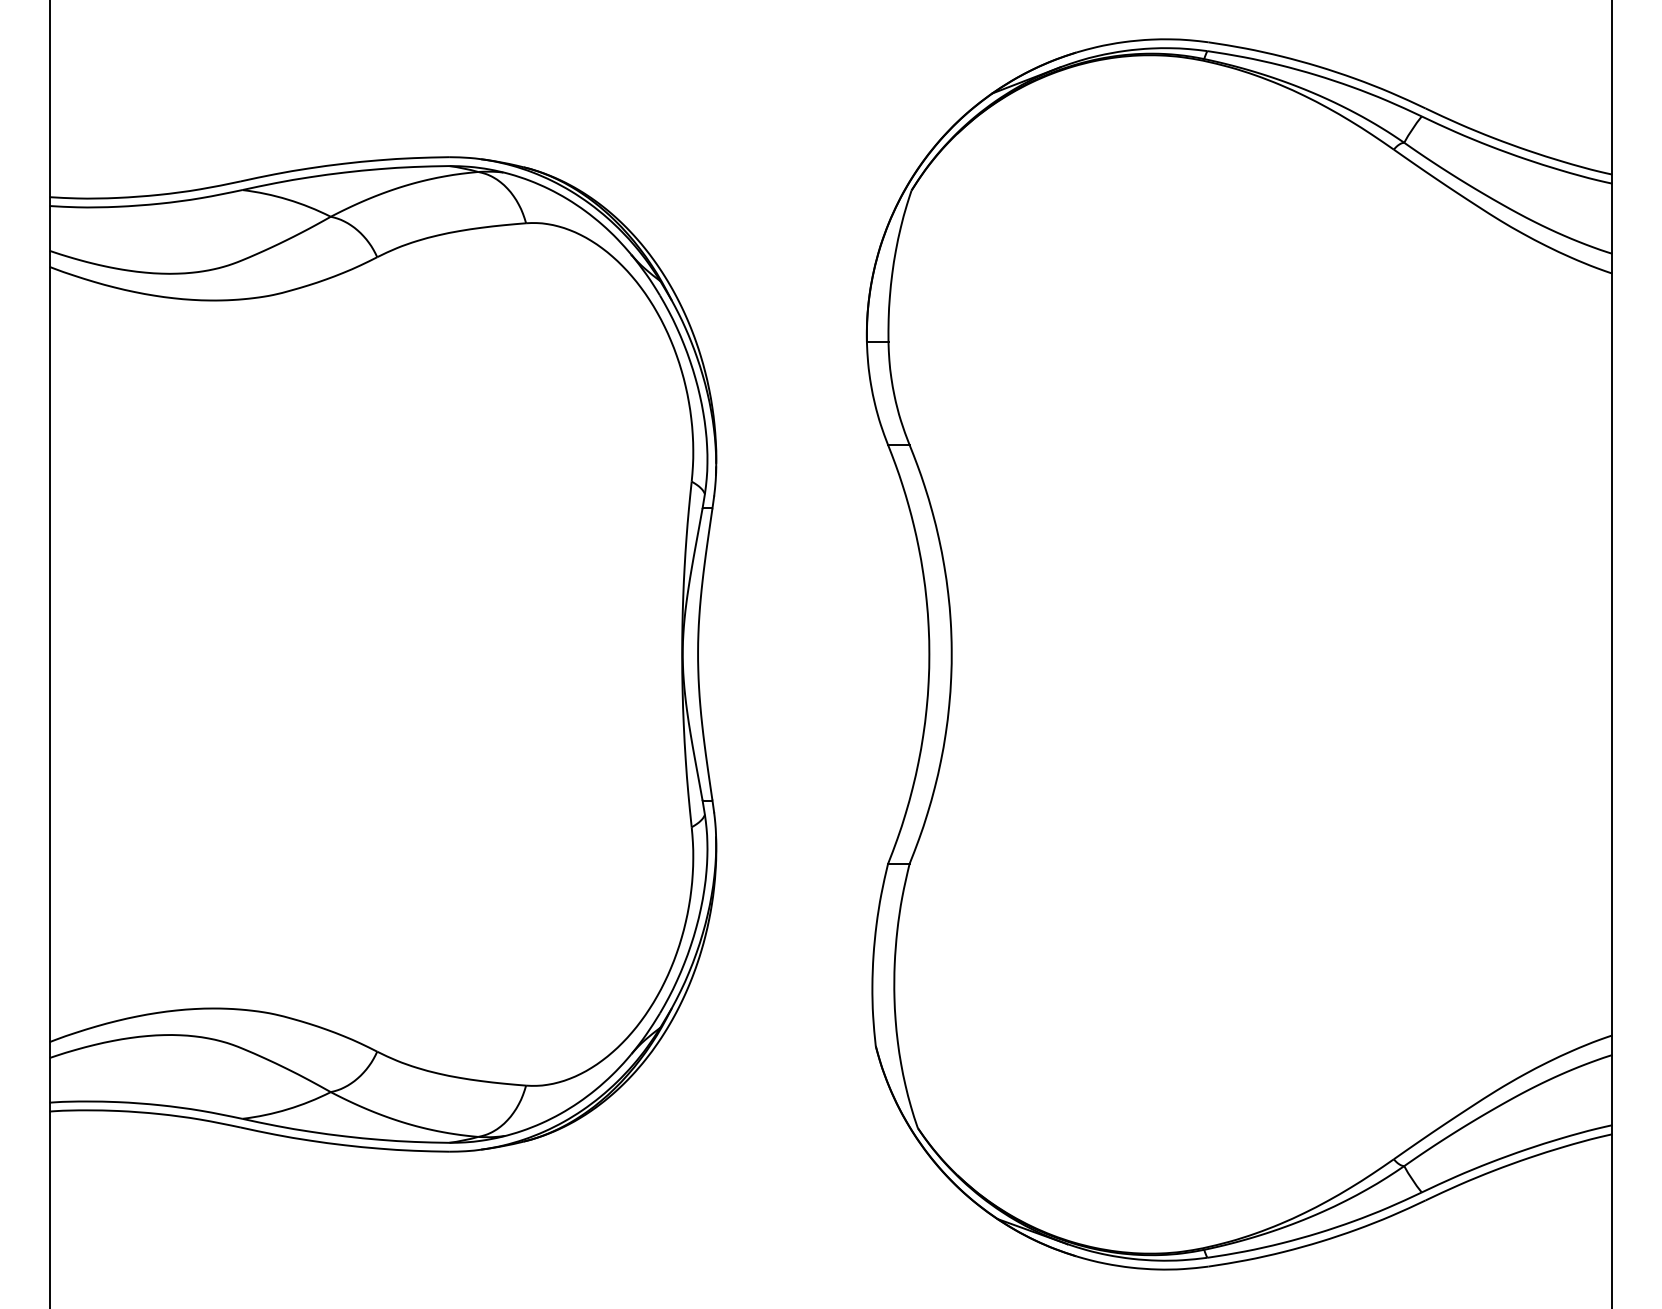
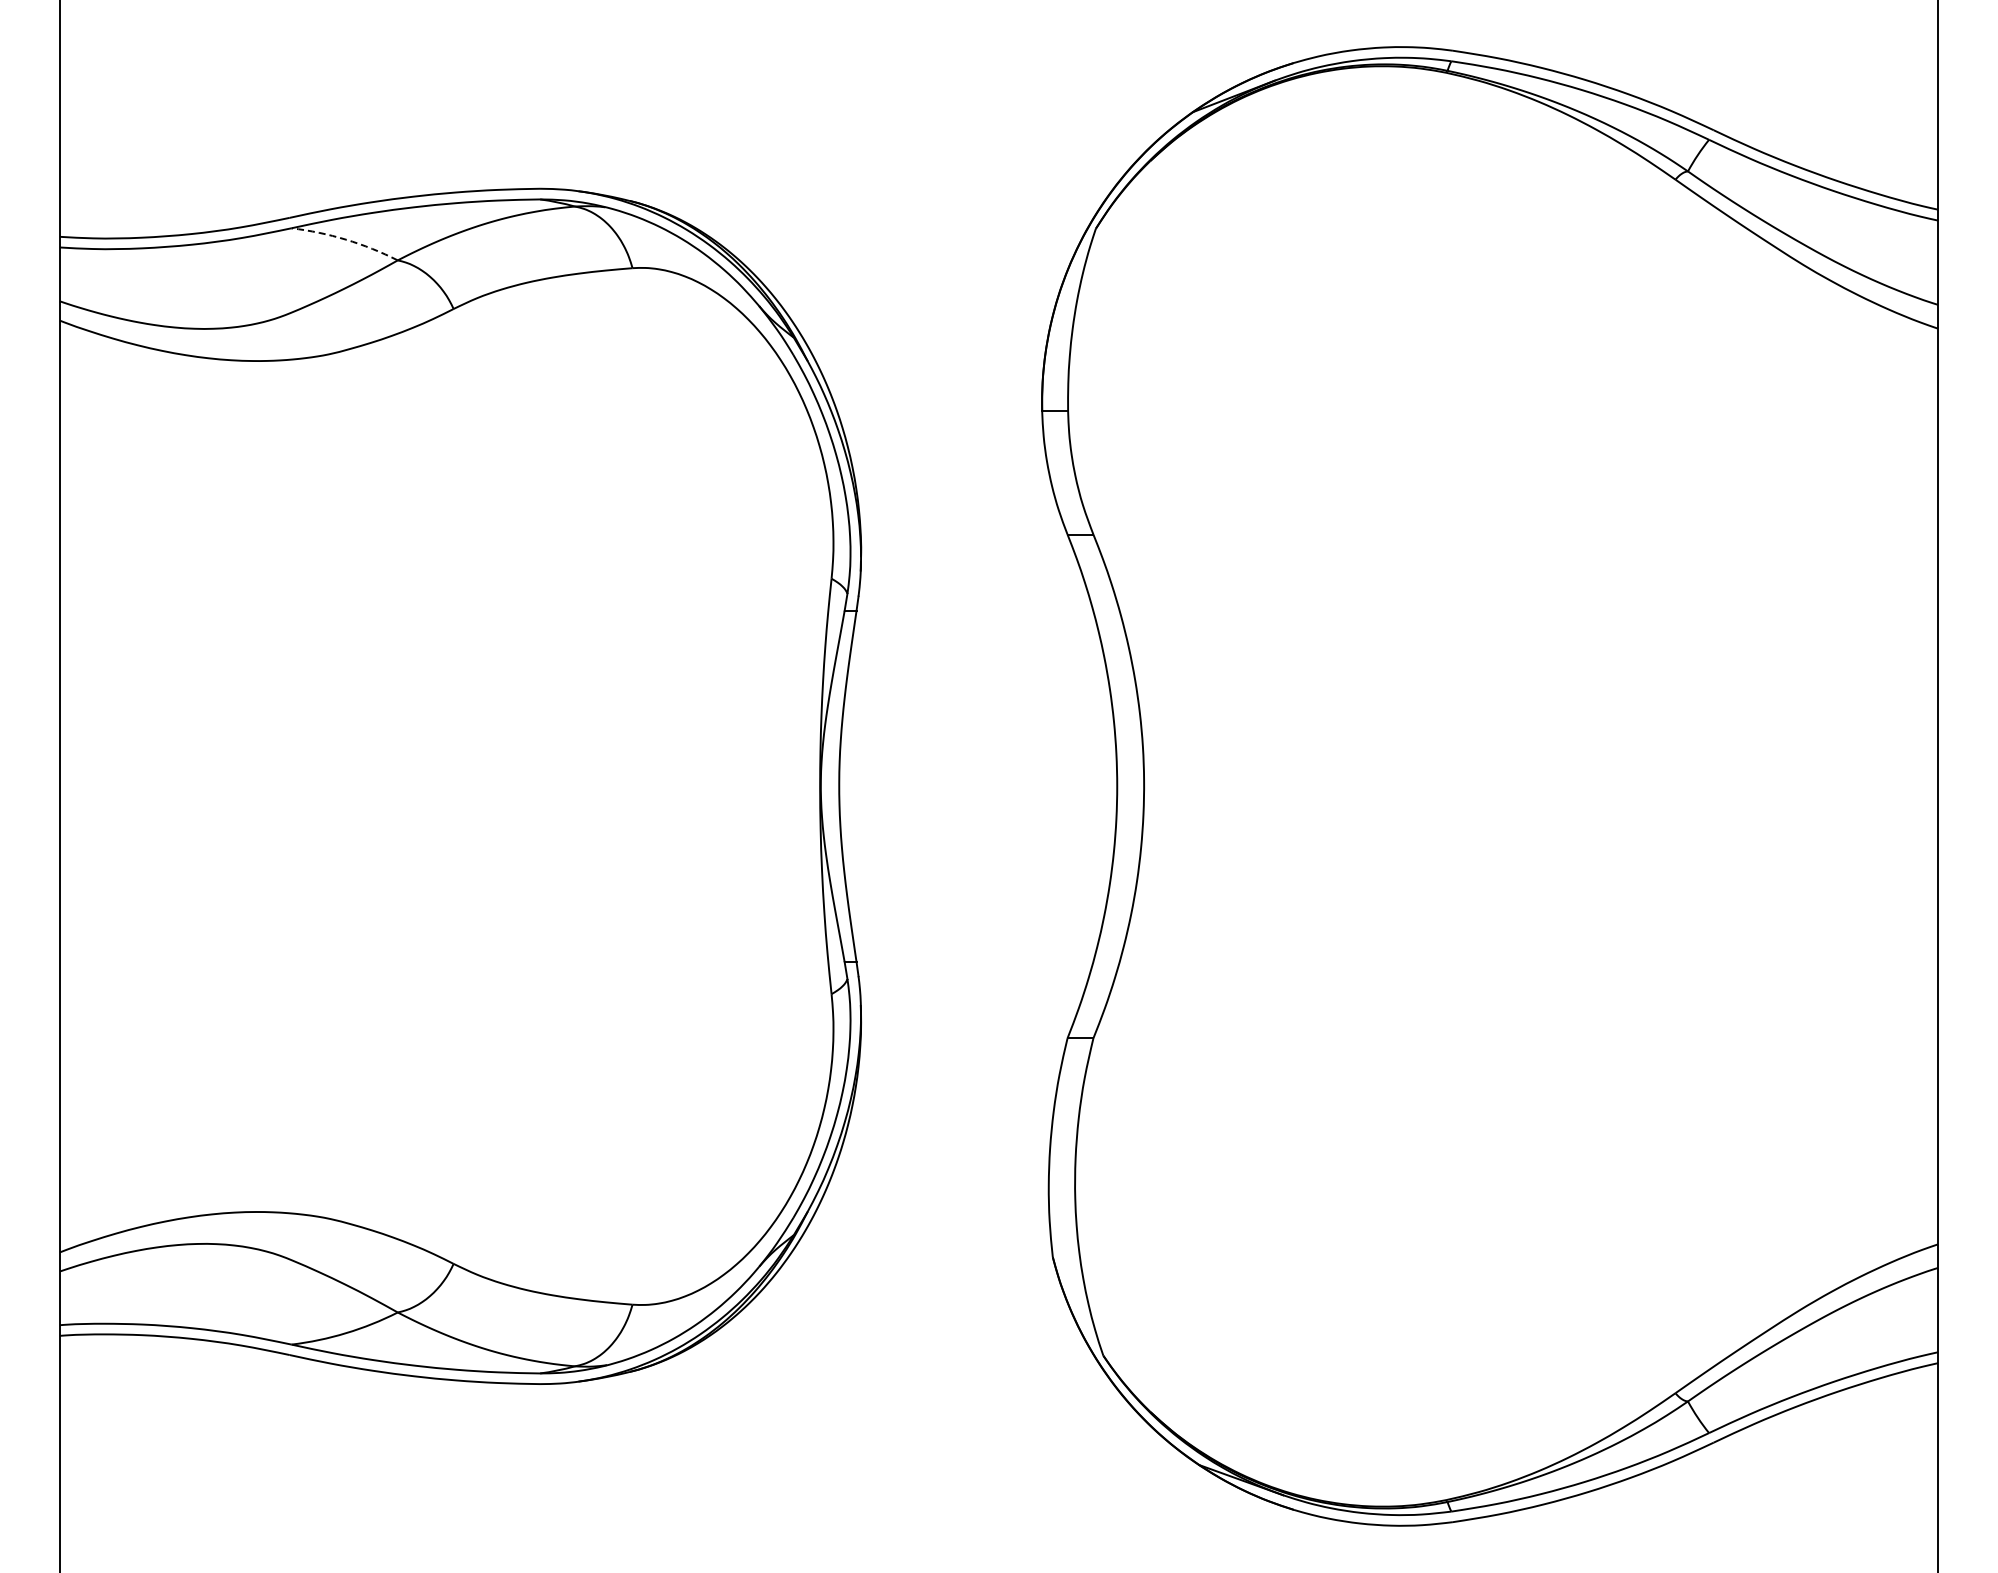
arc: (288, 199) -> (346, 239), solid -> dashed

